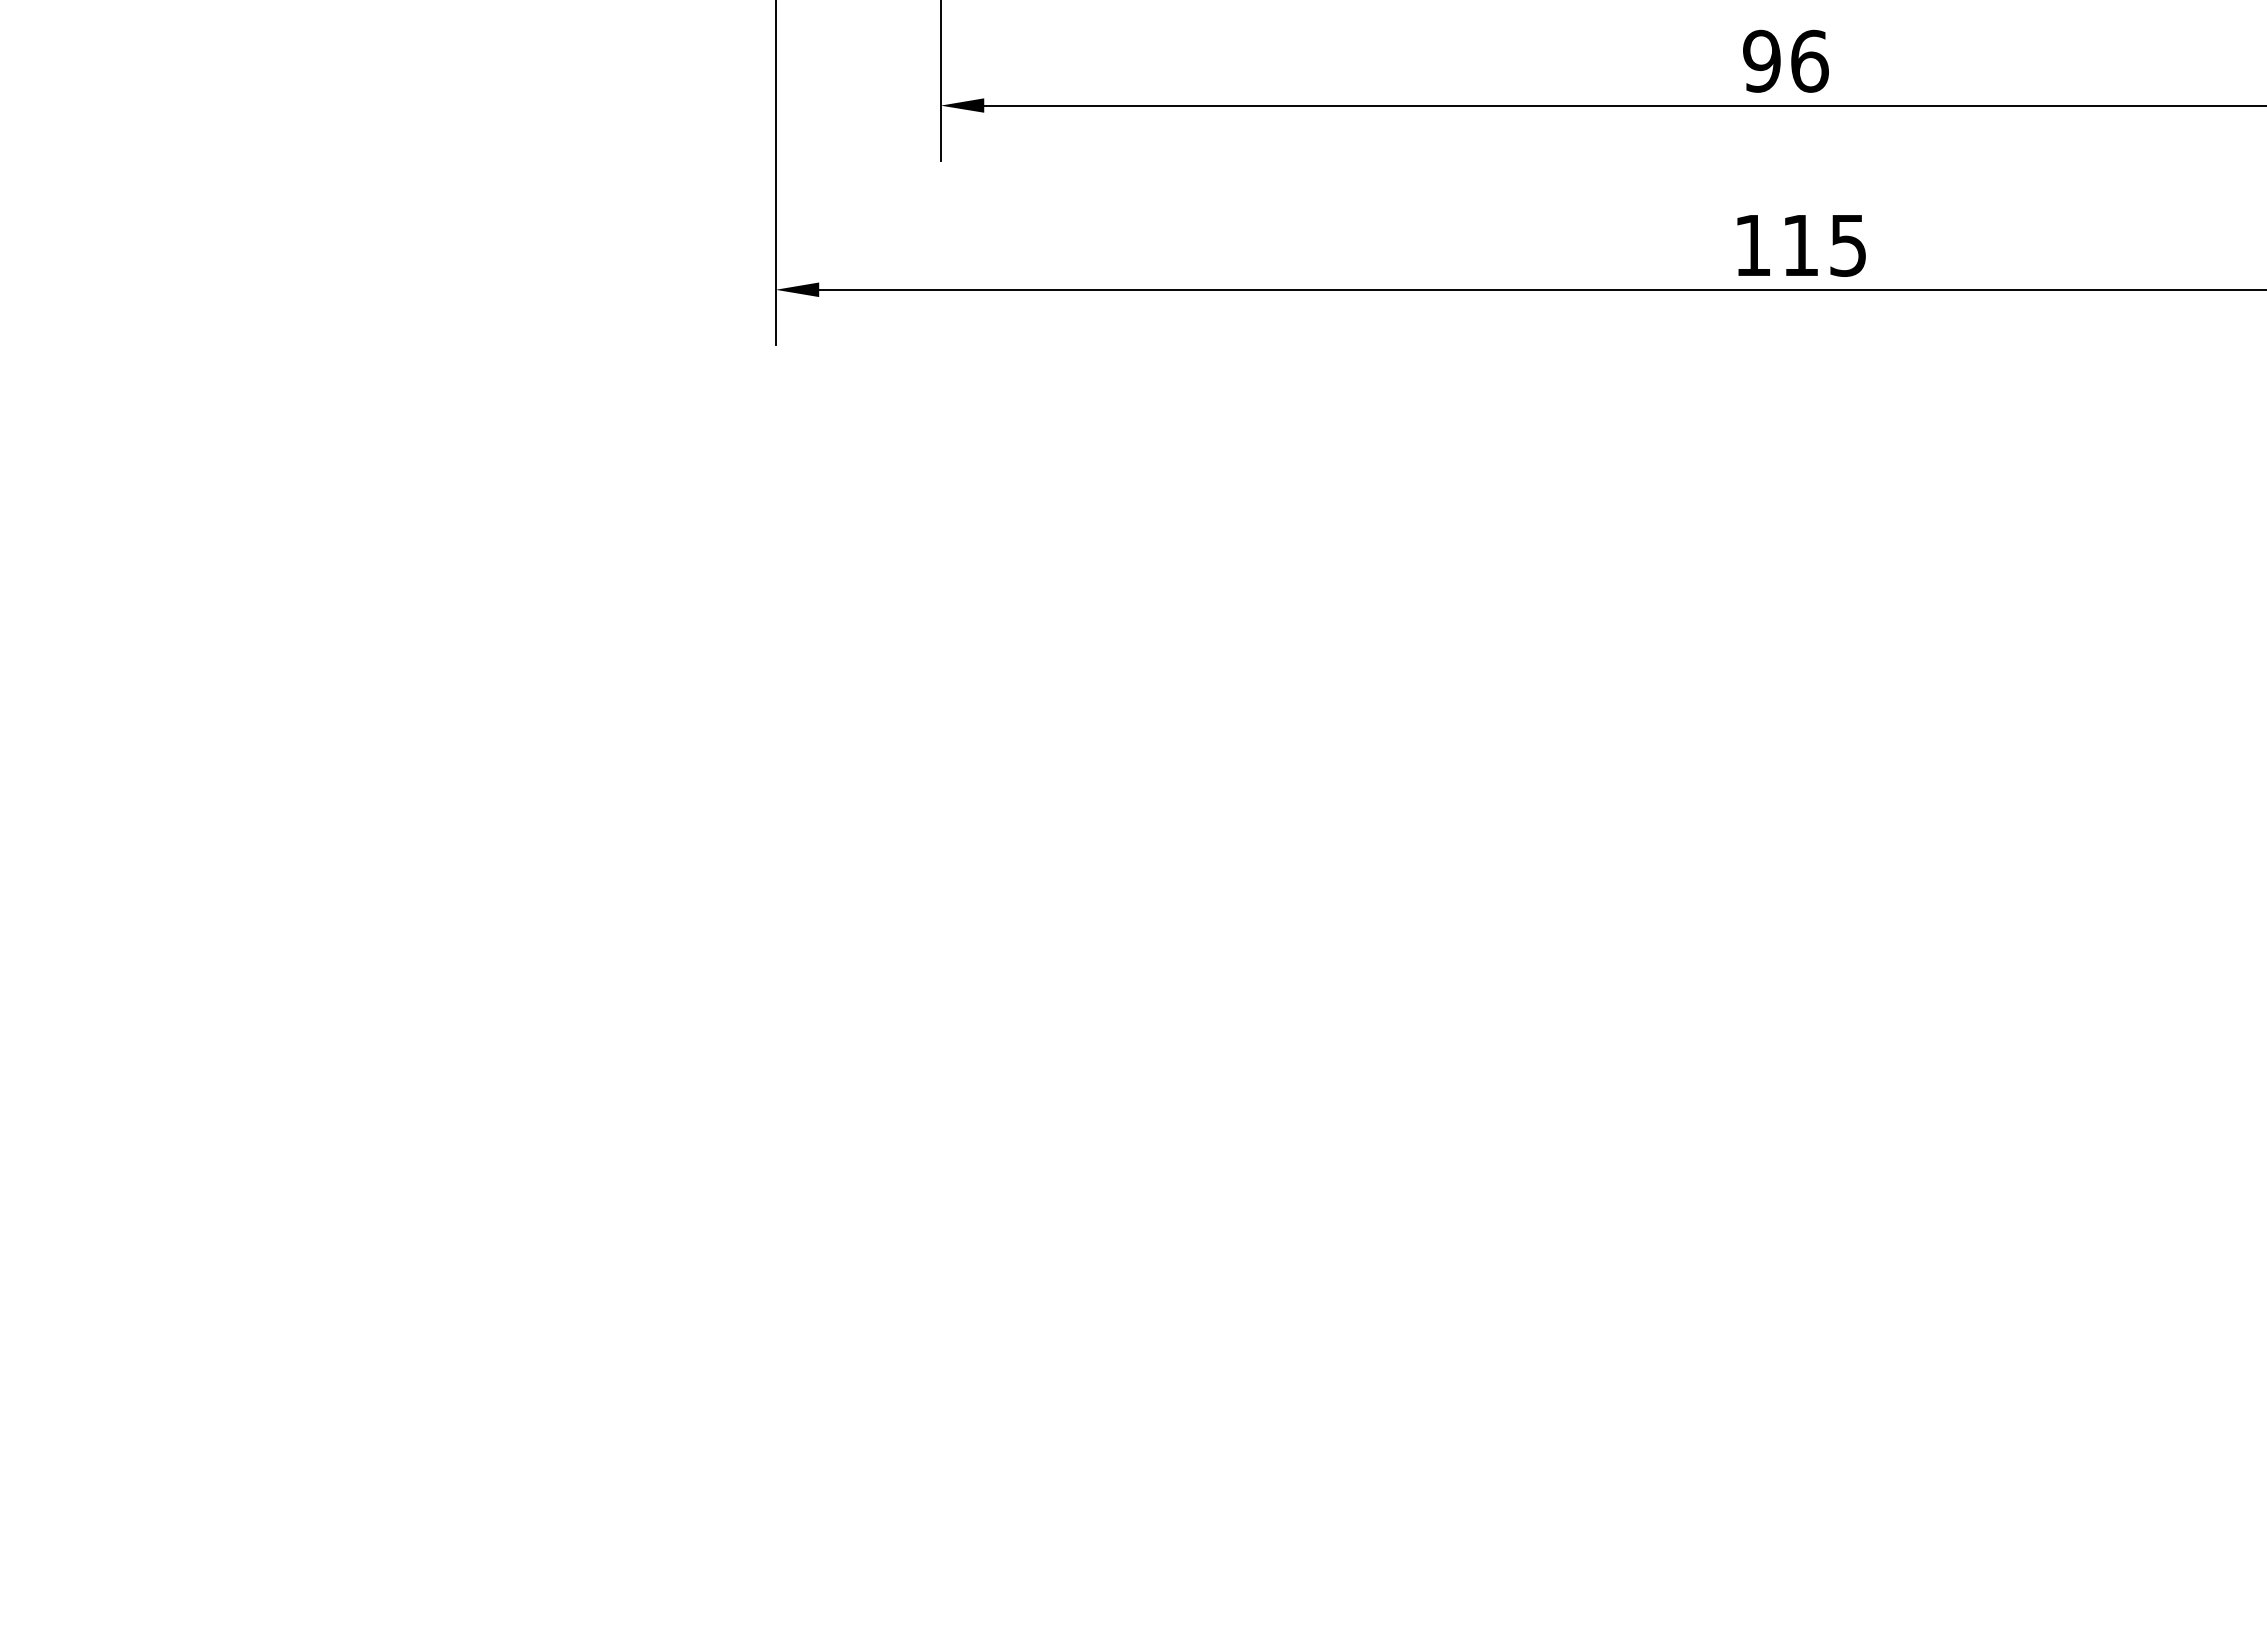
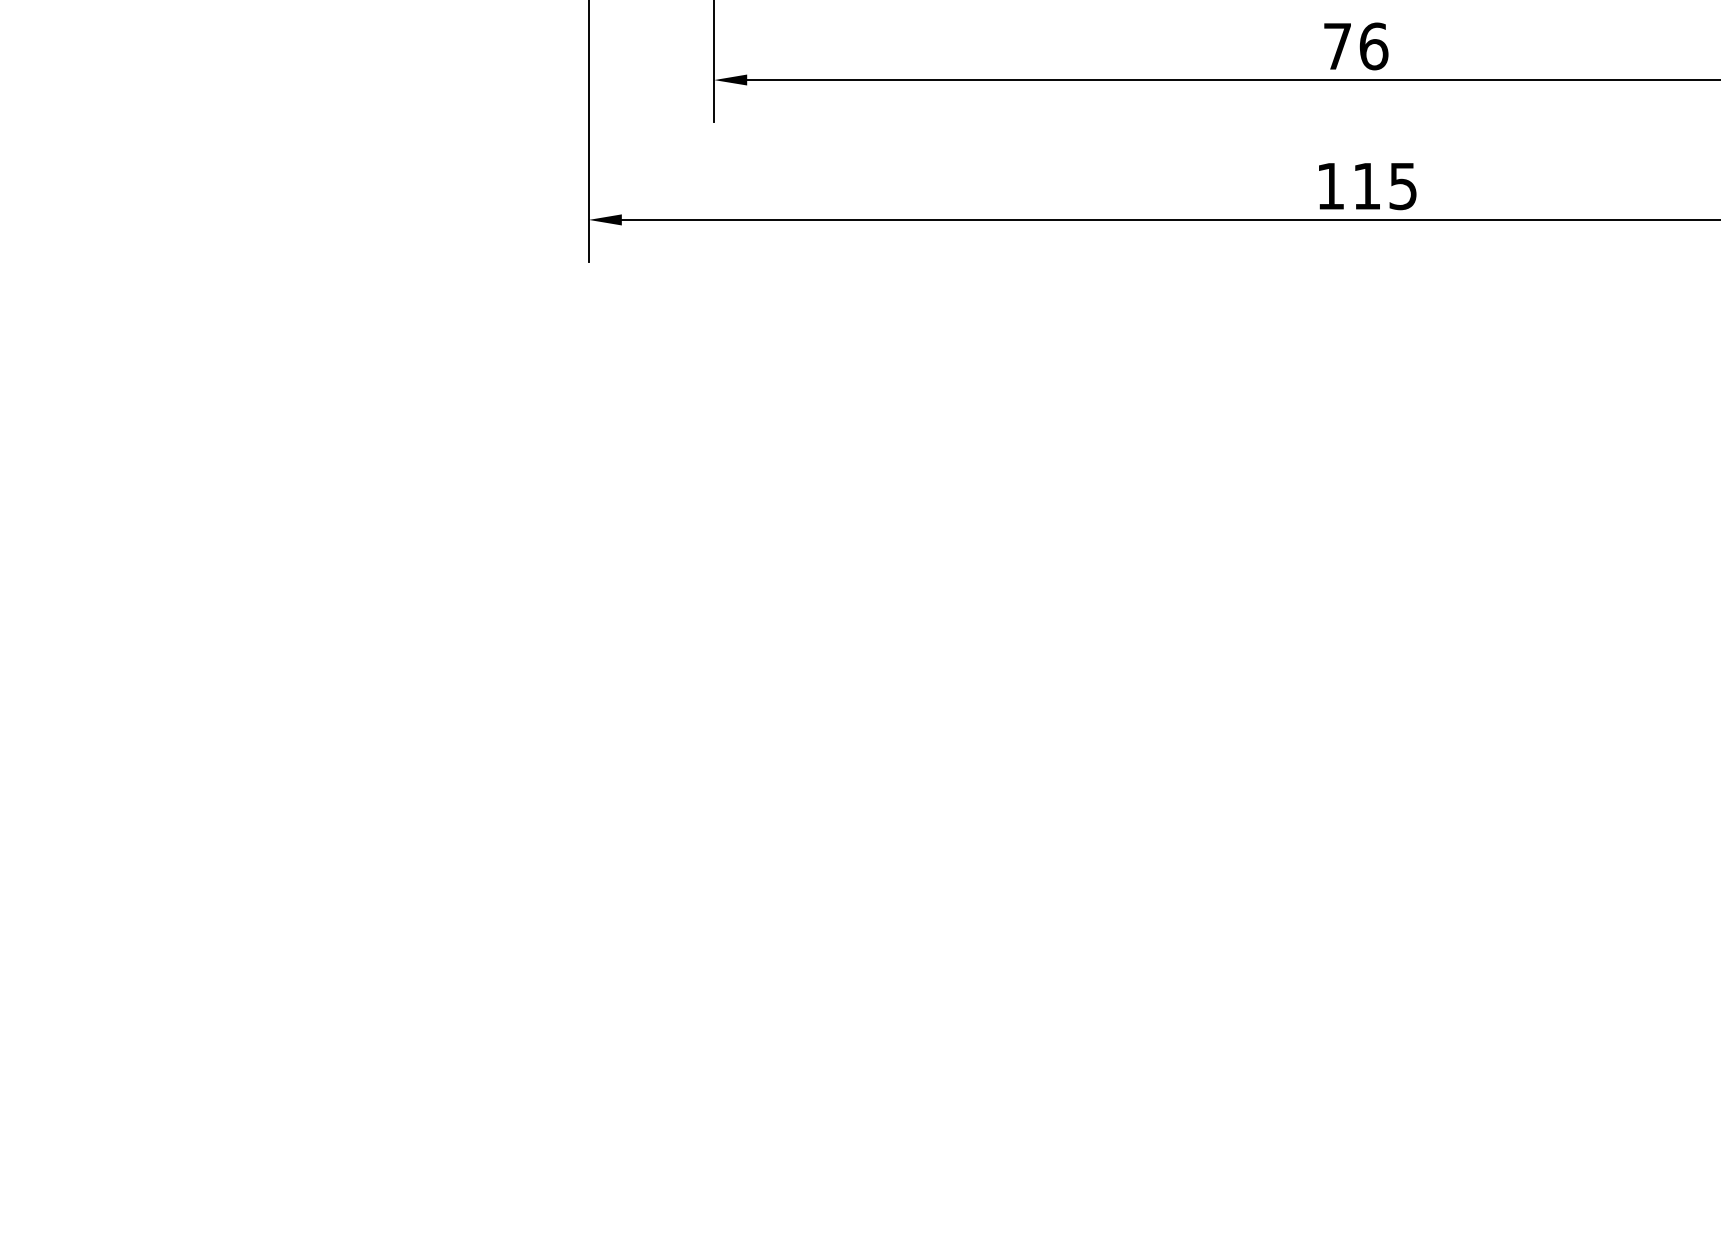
text: (1761, 60) -> (1337, 45), 96 -> 76

